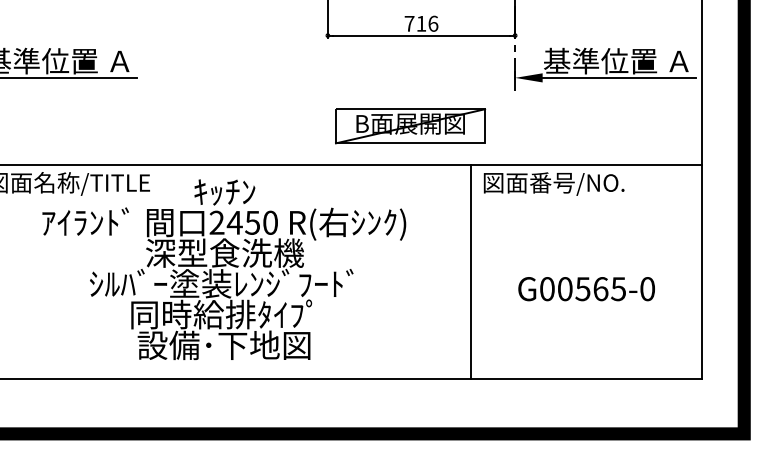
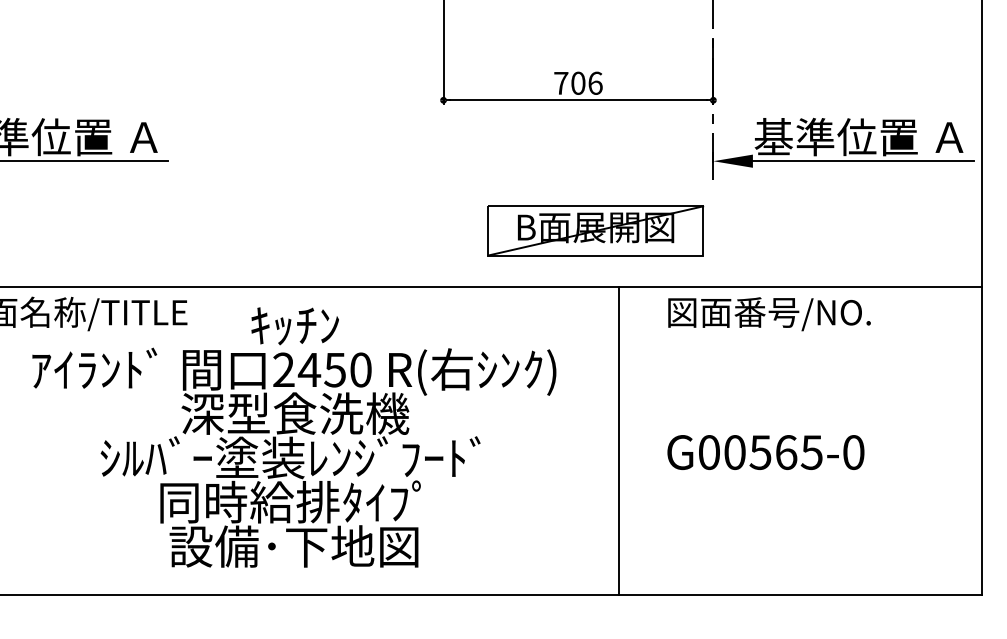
text: (421, 23) -> (578, 82), 716 -> 706
part: (410, 126) -> (595, 231), moved
line: (471, 271) -> (618, 440), moved
text: (586, 289) -> (765, 453), moved

